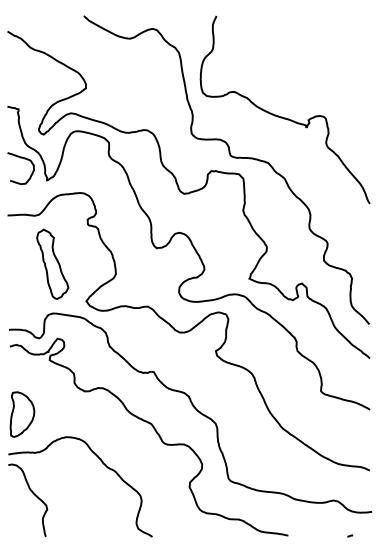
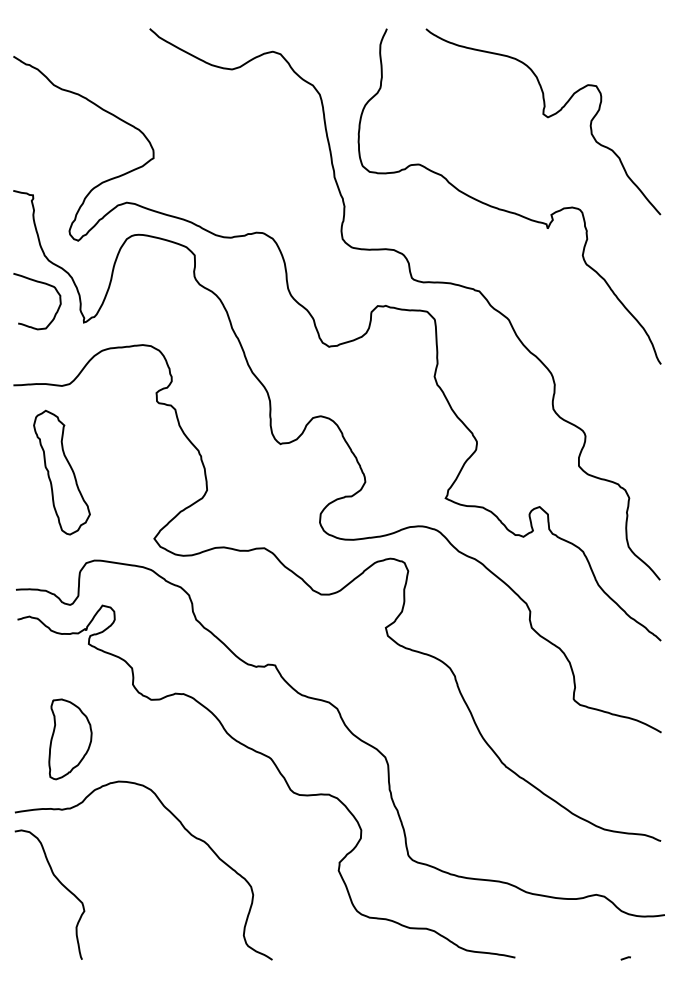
curve: (304, 65) -> (544, 117), added
part: (52, 263) -> (61, 471), moved
part: (22, 414) -> (70, 739), moved

